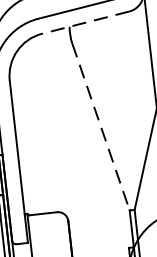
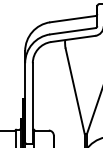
line: (84, 23) -> (72, 39), dashed -> solid
line: (101, 127) -> (75, 91), dashed -> solid

